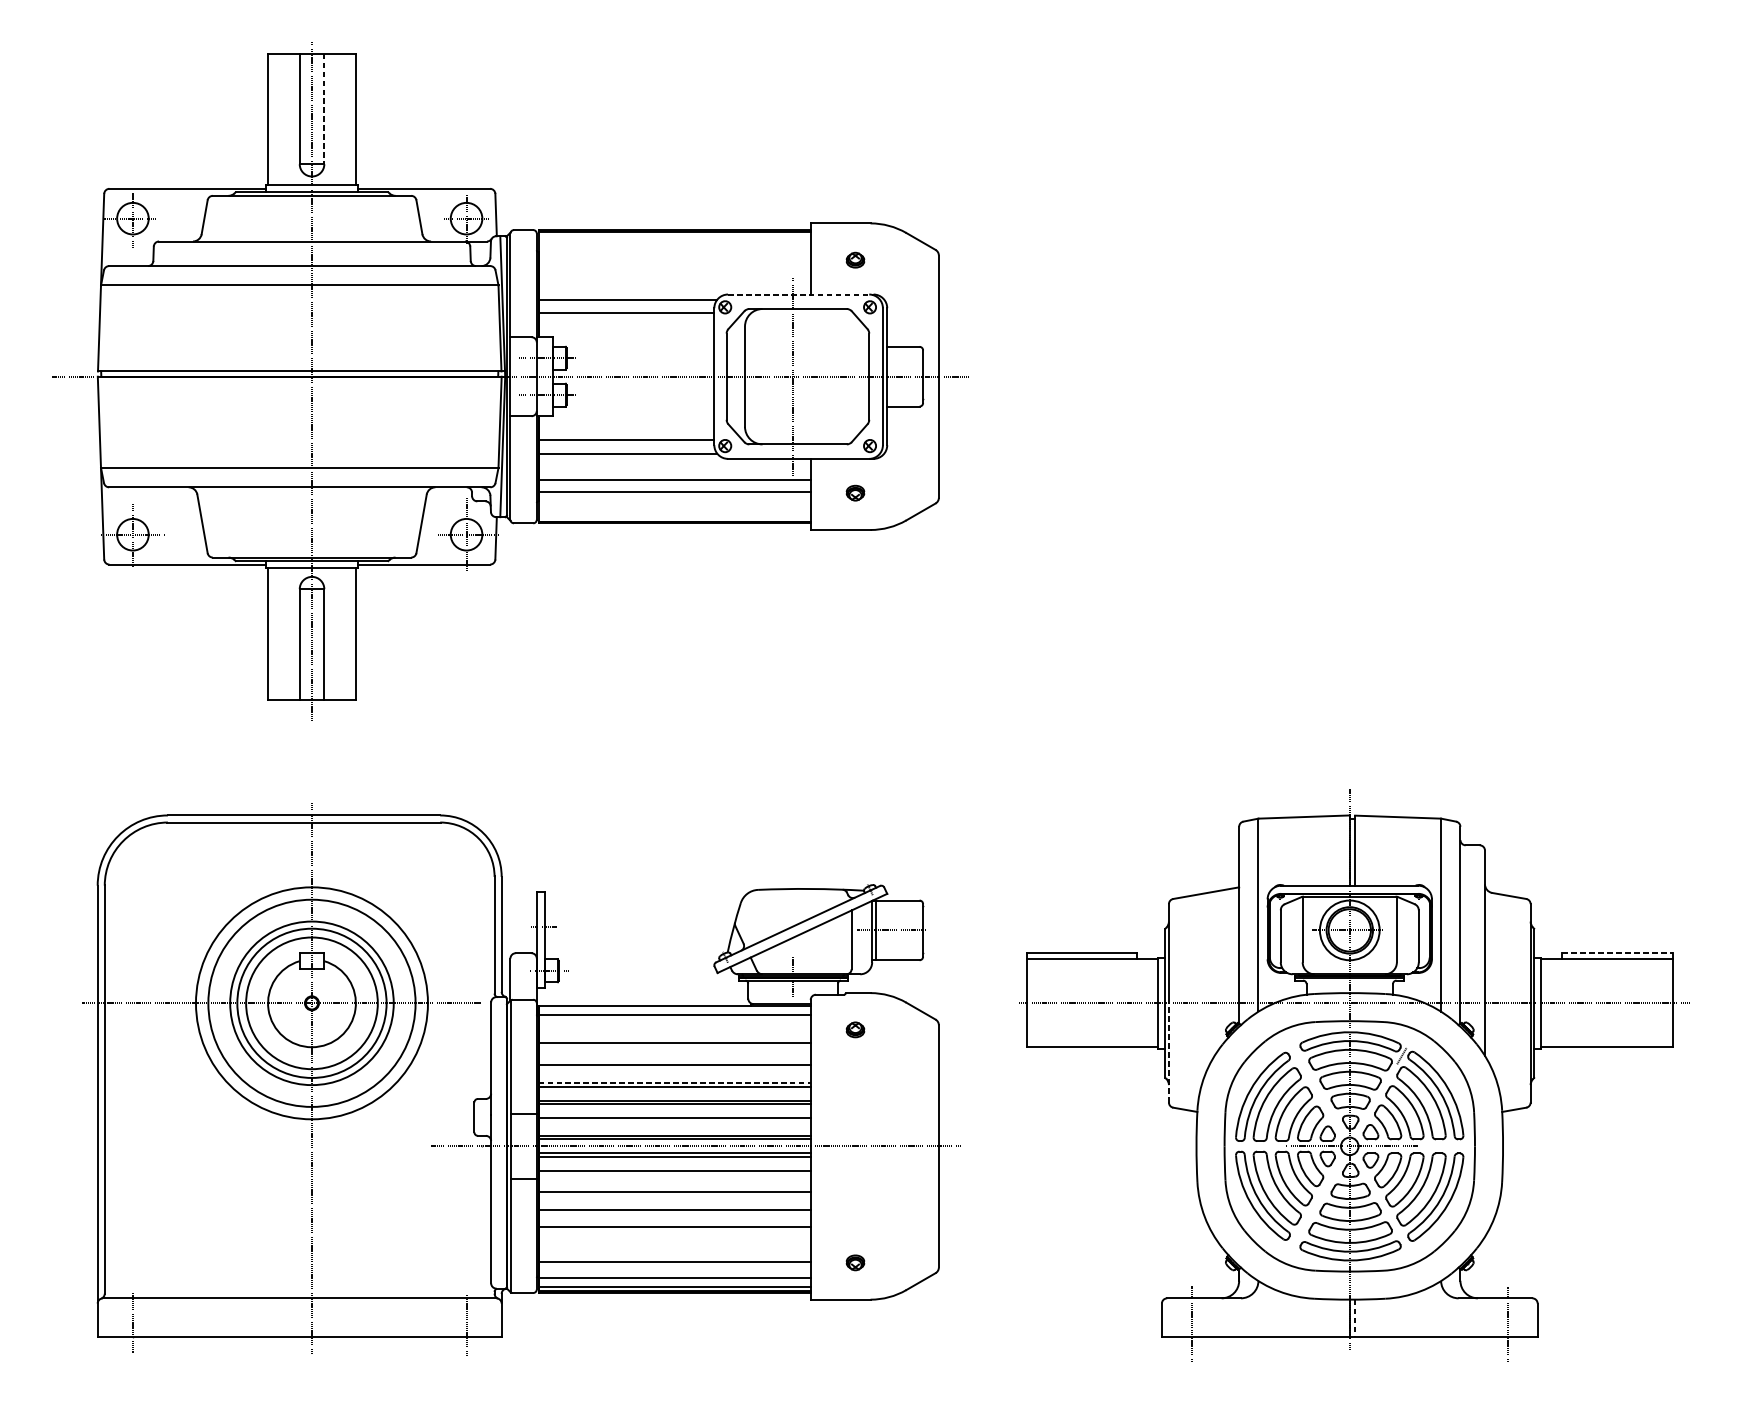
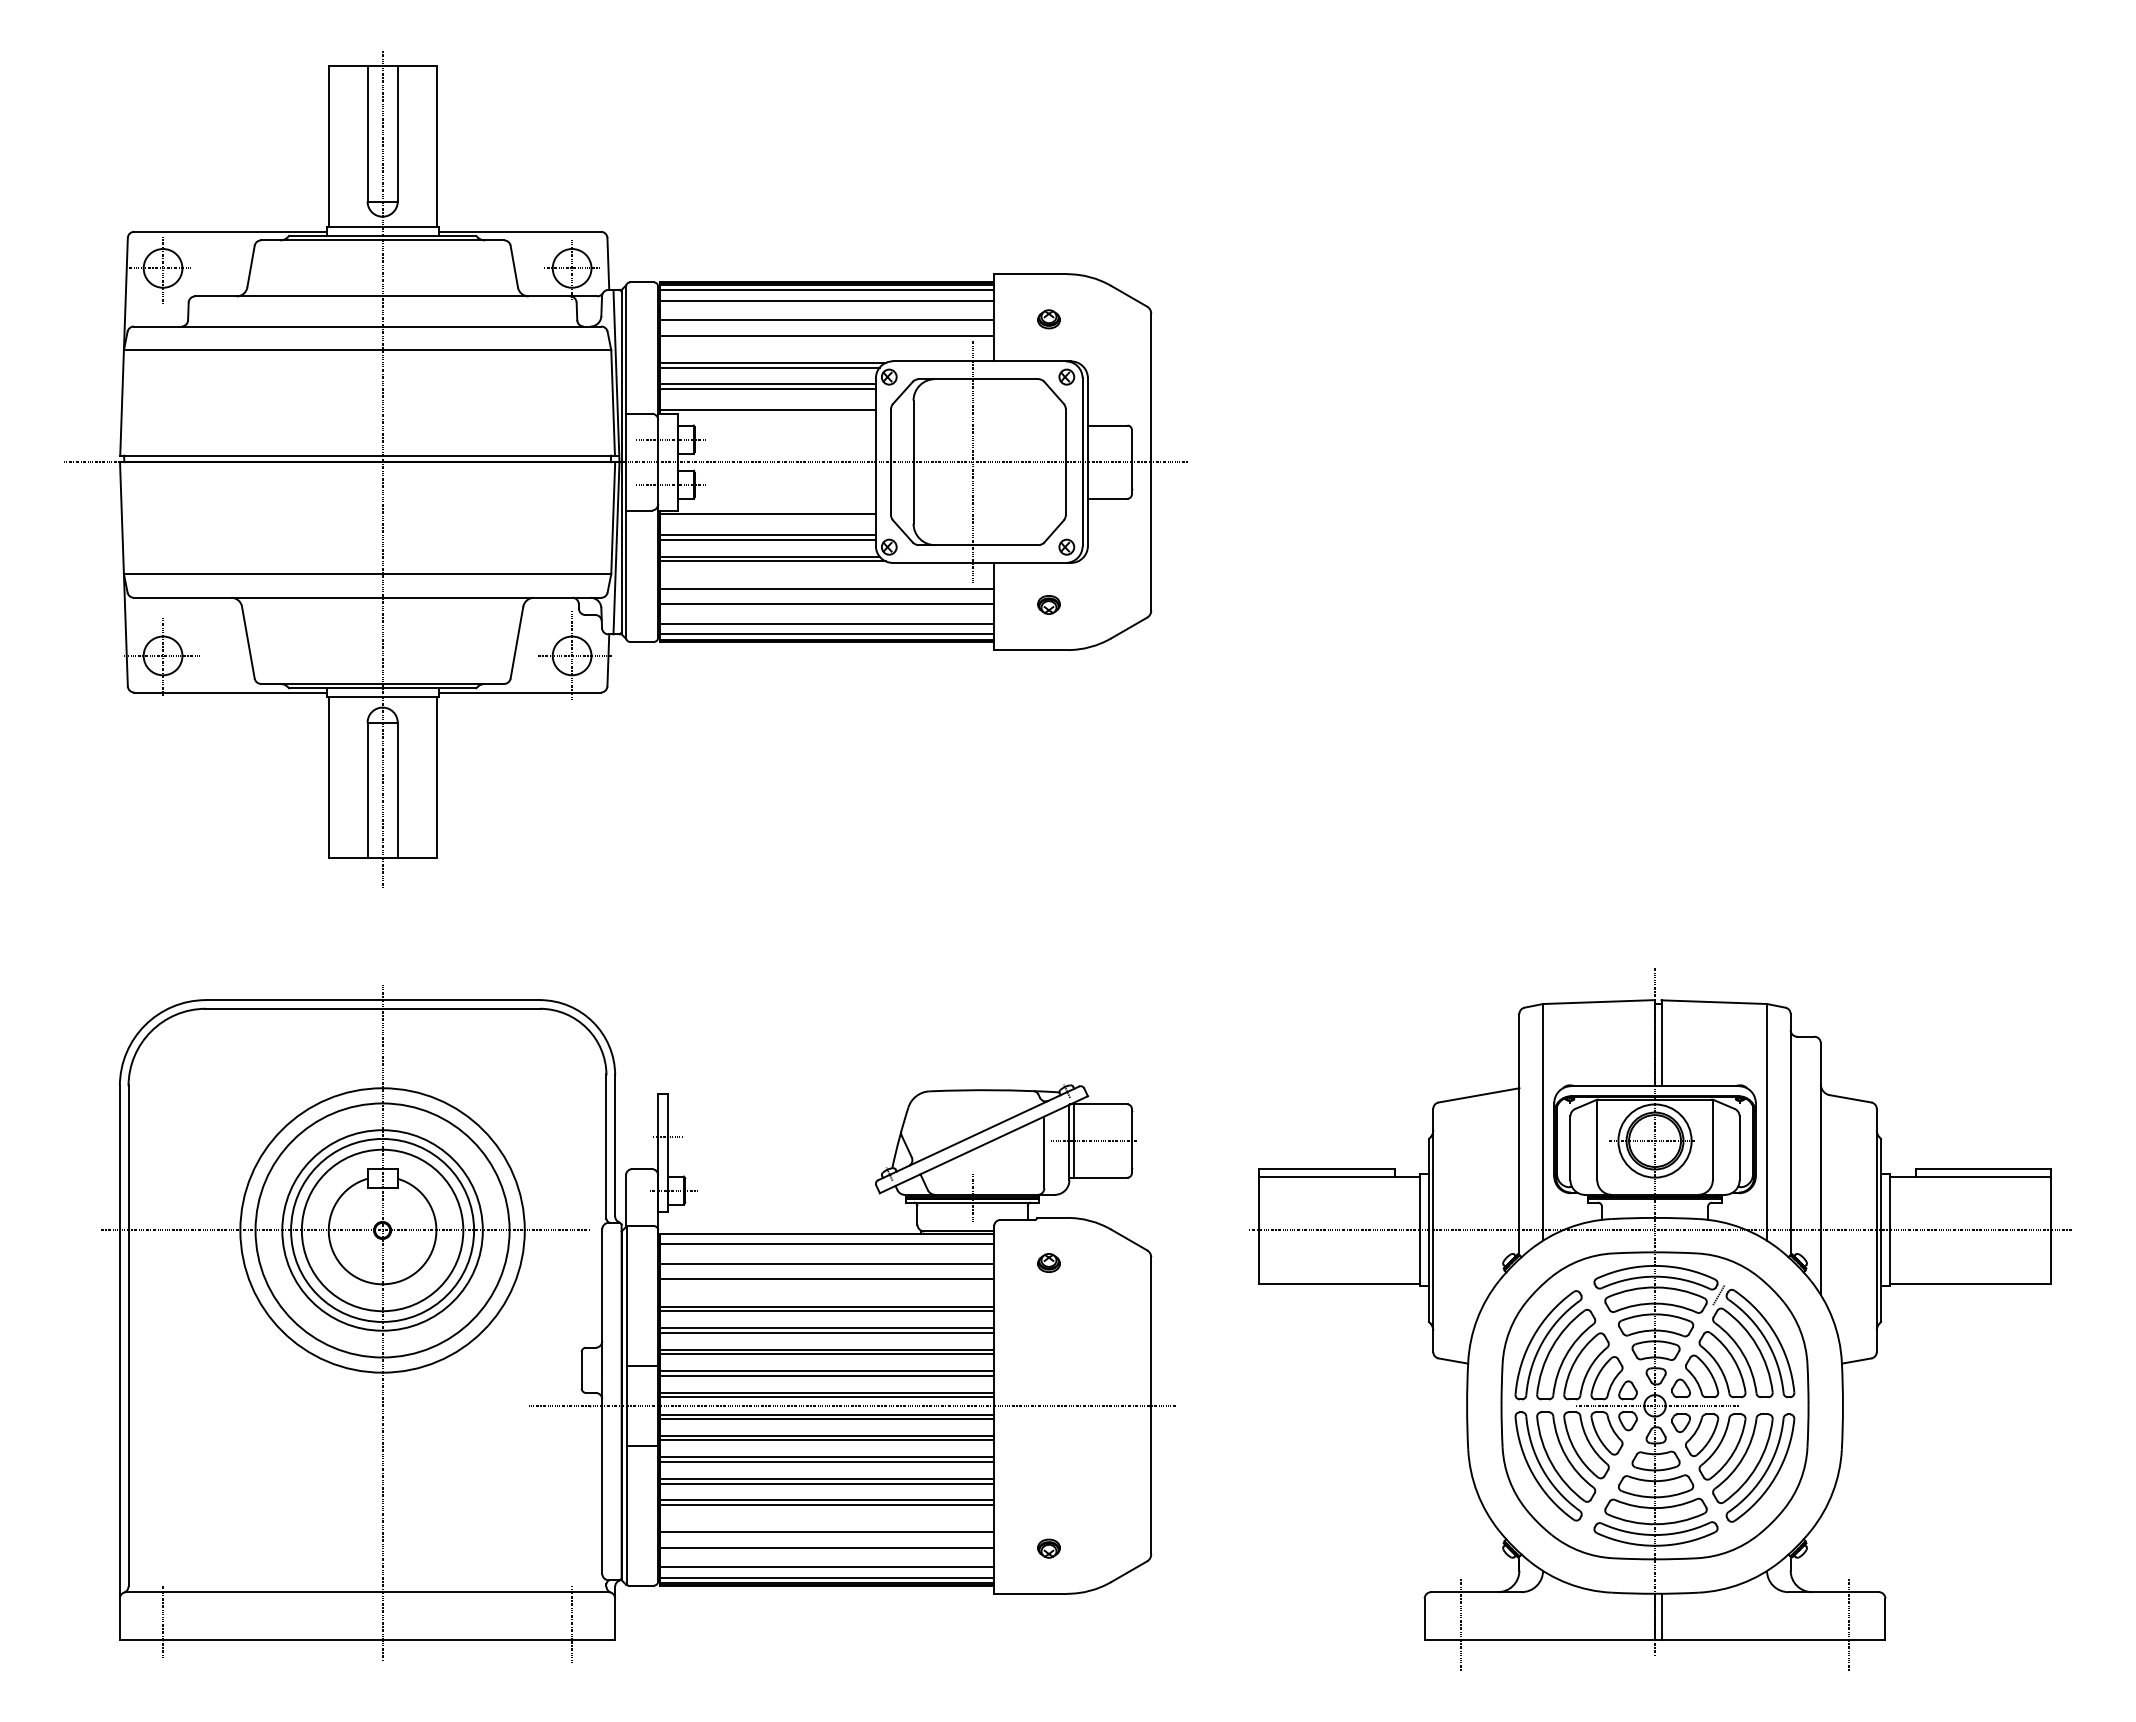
line: (324, 108) -> (397, 133), dashed -> solid
line: (674, 235) -> (827, 289), added
line: (674, 244) -> (827, 300), added
line: (674, 261) -> (827, 320), added
line: (674, 273) -> (827, 335), added
line: (801, 294) -> (982, 361), dashed -> solid
line: (629, 295) -> (772, 362), added
line: (625, 317) -> (767, 389), added
line: (625, 334) -> (767, 410), added
line: (625, 418) -> (767, 513), added
line: (625, 436) -> (767, 535), added
line: (629, 457) -> (772, 561), added
line: (674, 508) -> (827, 623), added
line: (674, 517) -> (827, 634), added
line: (1617, 953) -> (1983, 1169), dashed -> solid
line: (674, 1031) -> (827, 1264), added
line: (1169, 1053) -> (1433, 1291), dashed -> solid
line: (674, 1069) -> (827, 1311), added
line: (674, 1083) -> (827, 1328), dashed -> solid
line: (674, 1121) -> (827, 1375), added
line: (674, 1174) -> (827, 1440), added
line: (674, 1188) -> (827, 1457), added
line: (674, 1205) -> (827, 1478), added
line: (674, 1223) -> (827, 1500), added
line: (674, 1249) -> (827, 1532), added
line: (1355, 1318) -> (1661, 1616), dashed -> solid

